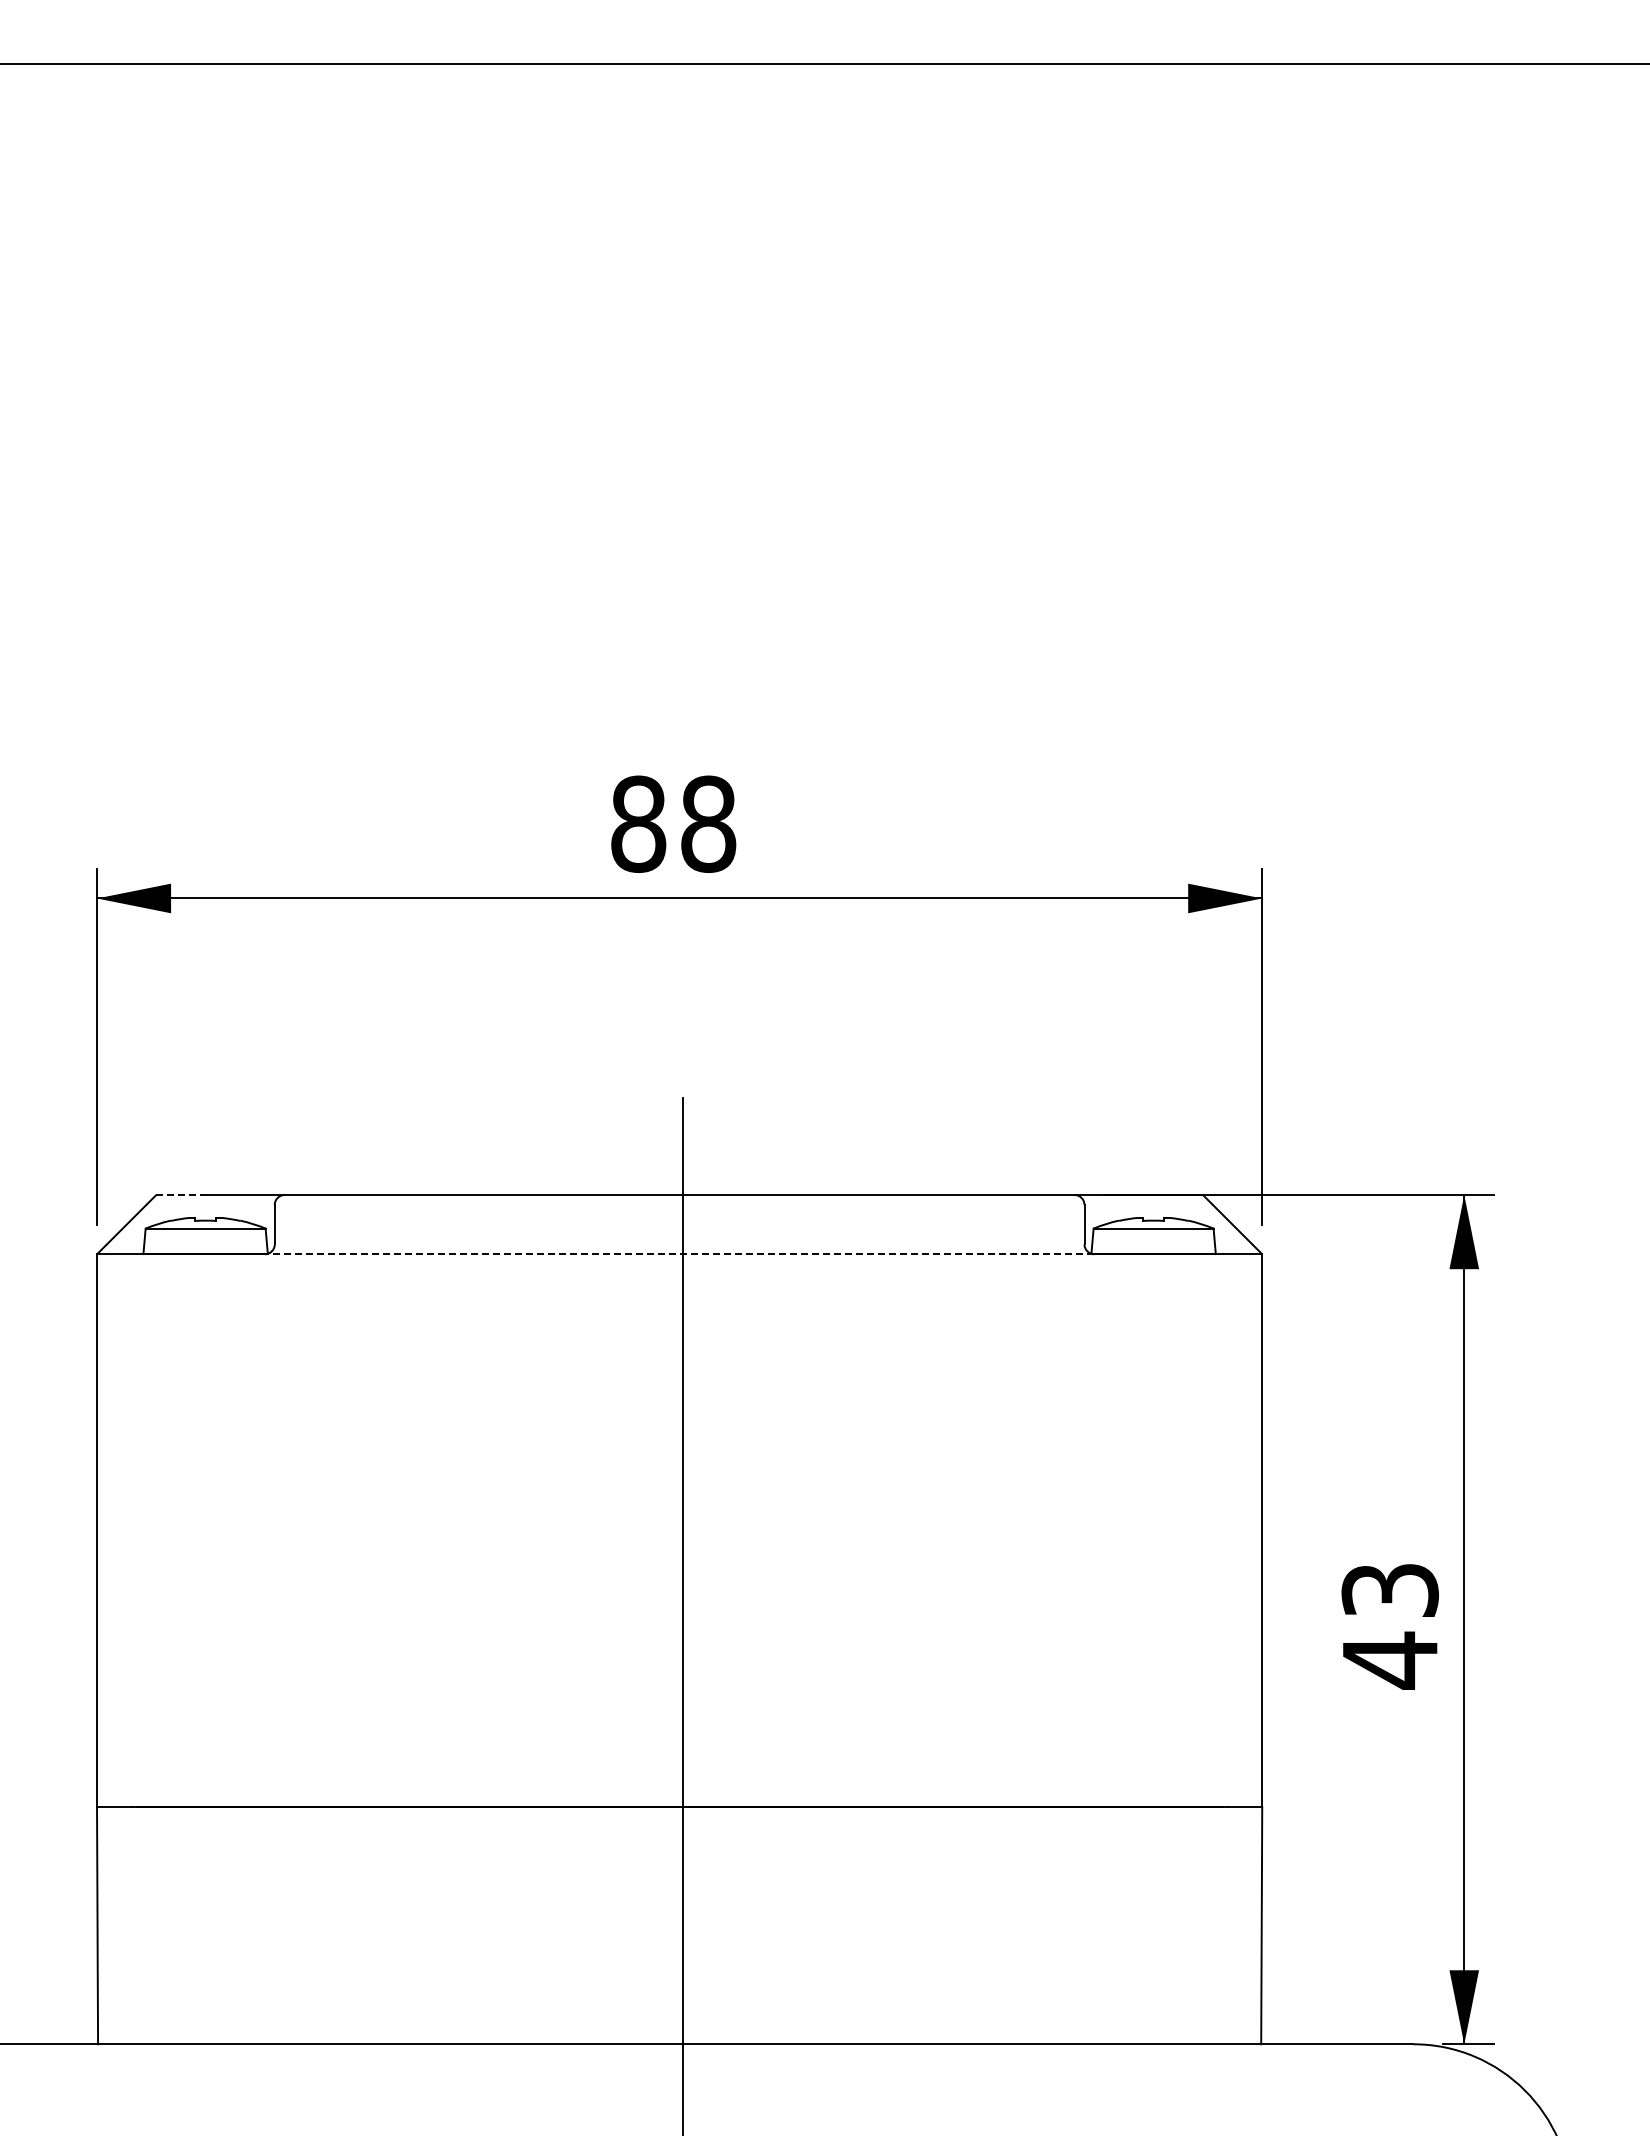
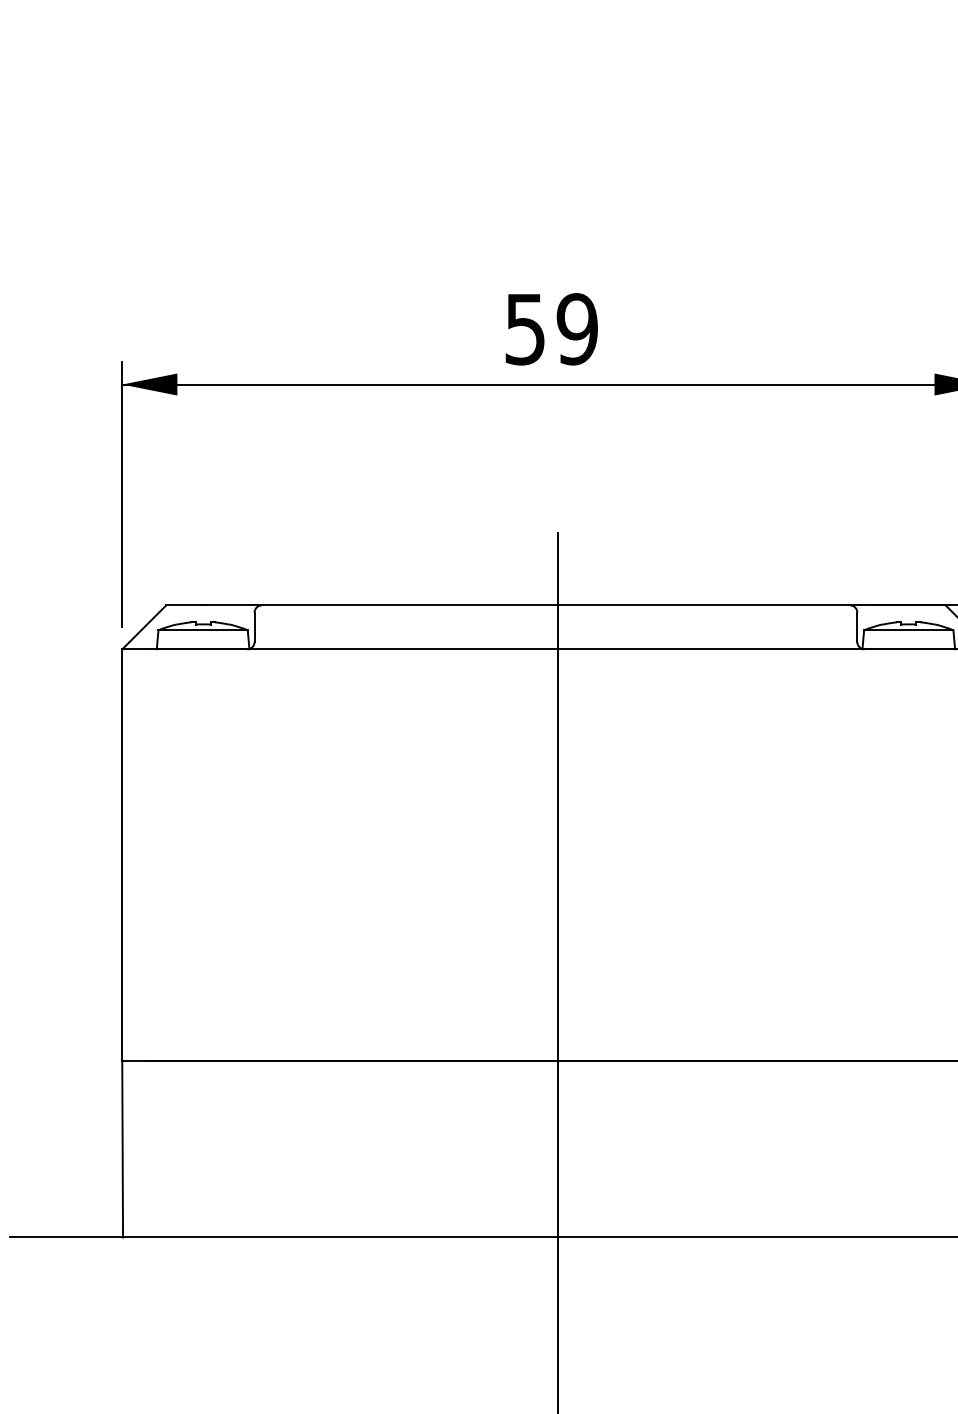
text: (673, 823) -> (551, 328), 88 -> 59
line: (180, 1195) -> (184, 605), dashed -> solid
line: (679, 1254) -> (555, 649), dashed -> solid

